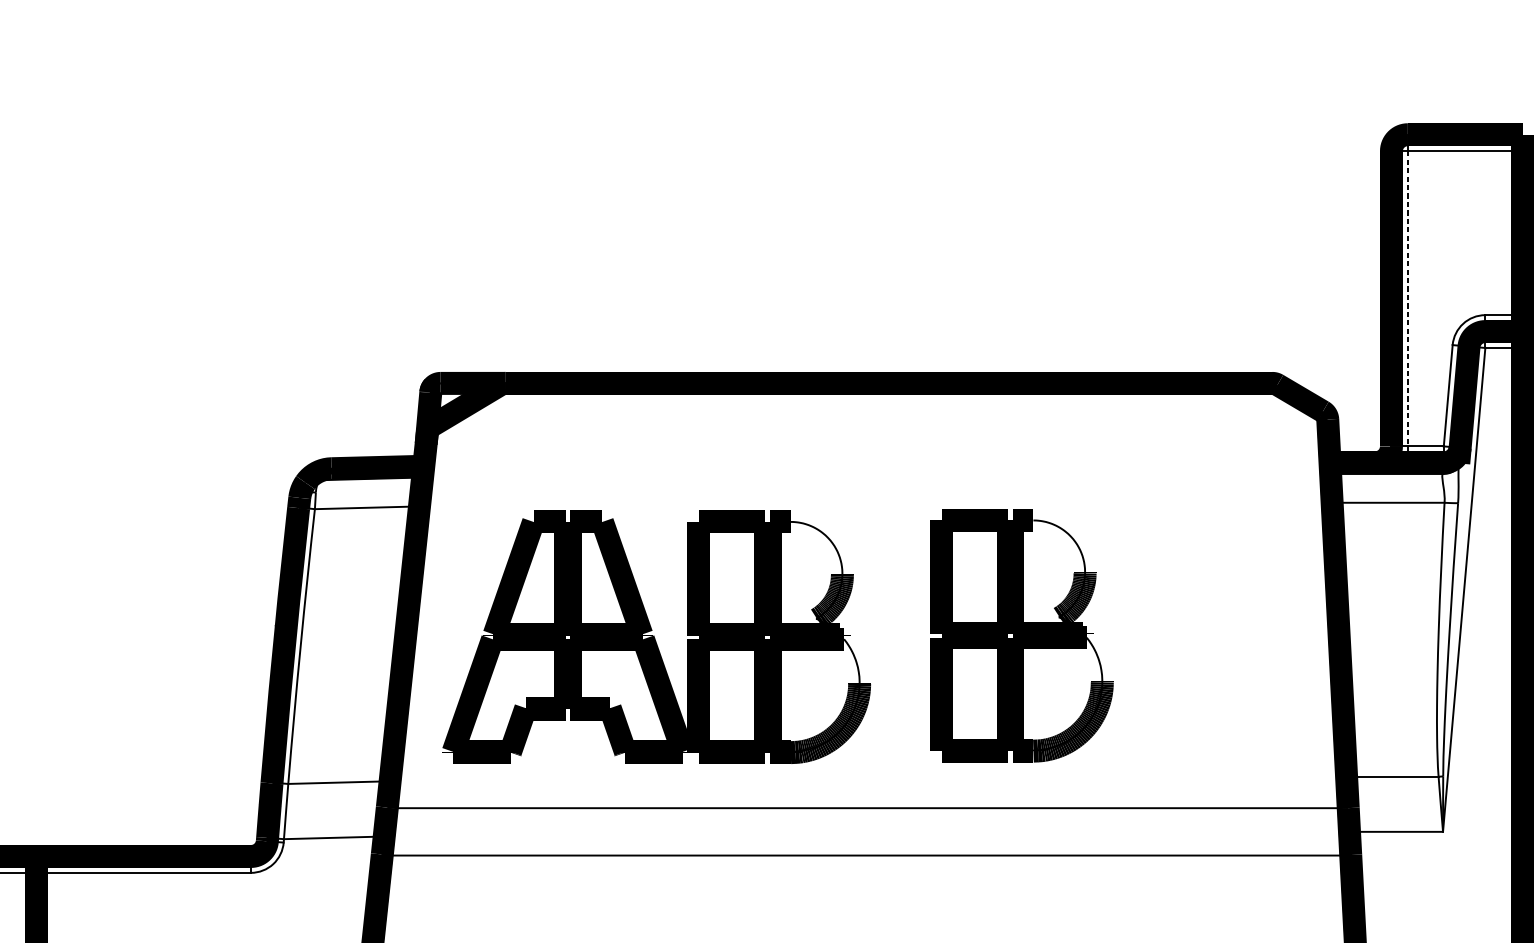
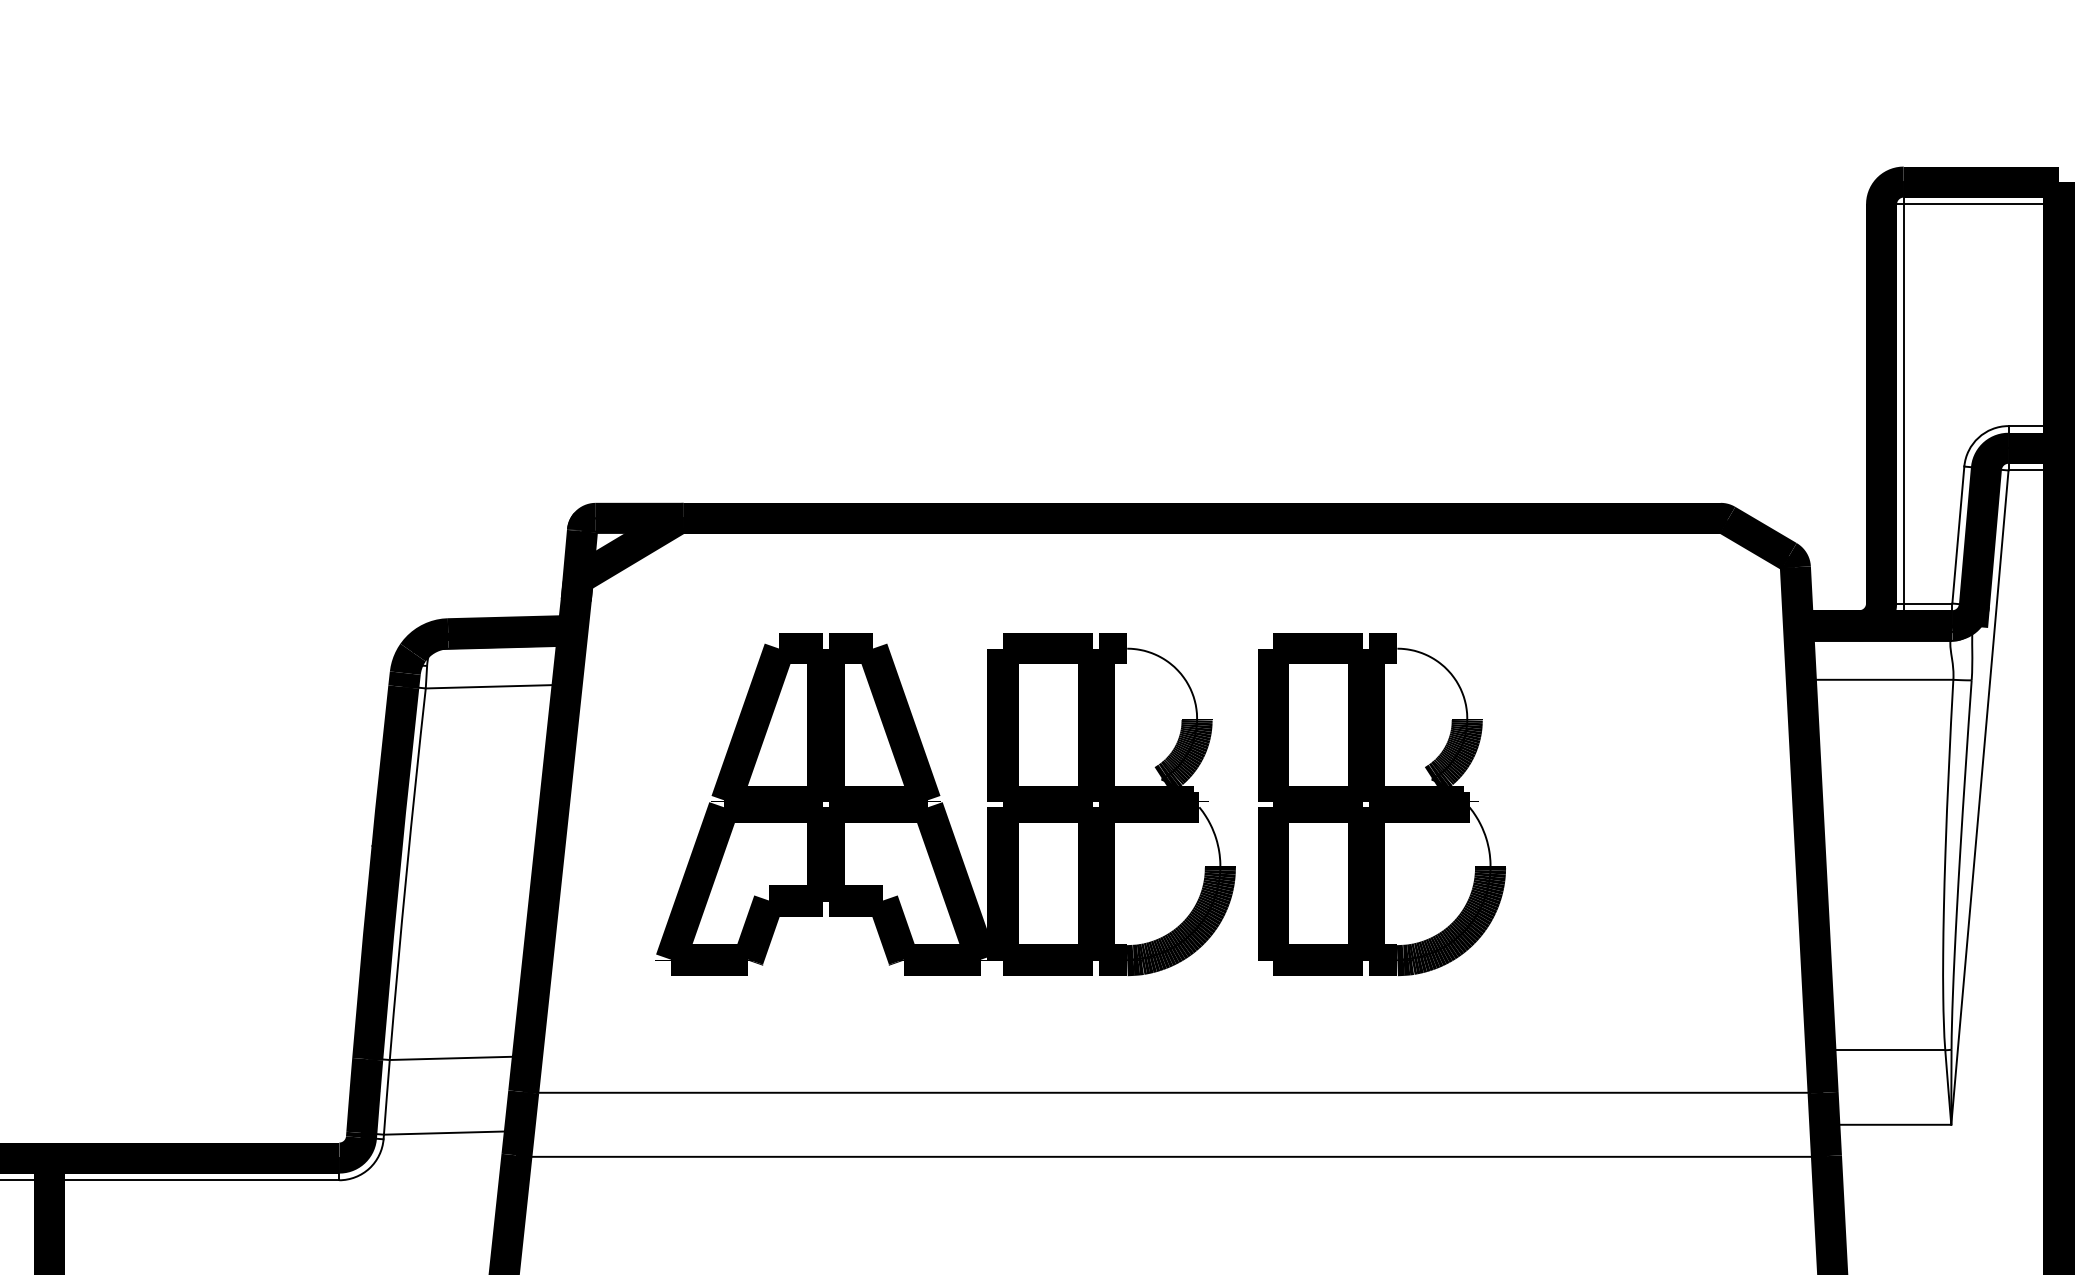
line: (1407, 298) -> (1903, 403), dashed -> solid
part: (1021, 635) -> (1381, 804), moved
part: (656, 637) -> (945, 804), moved

